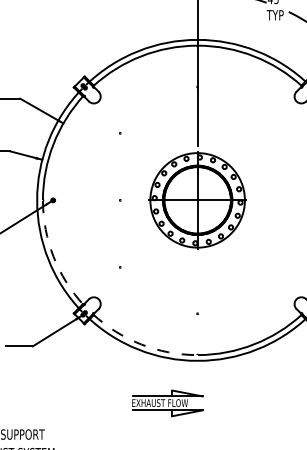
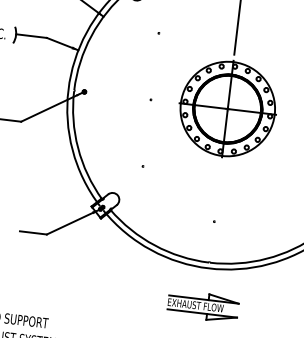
arc: (53, 256) -> (78, 147), dashed -> solid
arc: (141, 344) -> (154, 245), dashed -> solid
part: (167, 403) -> (203, 306), moved

